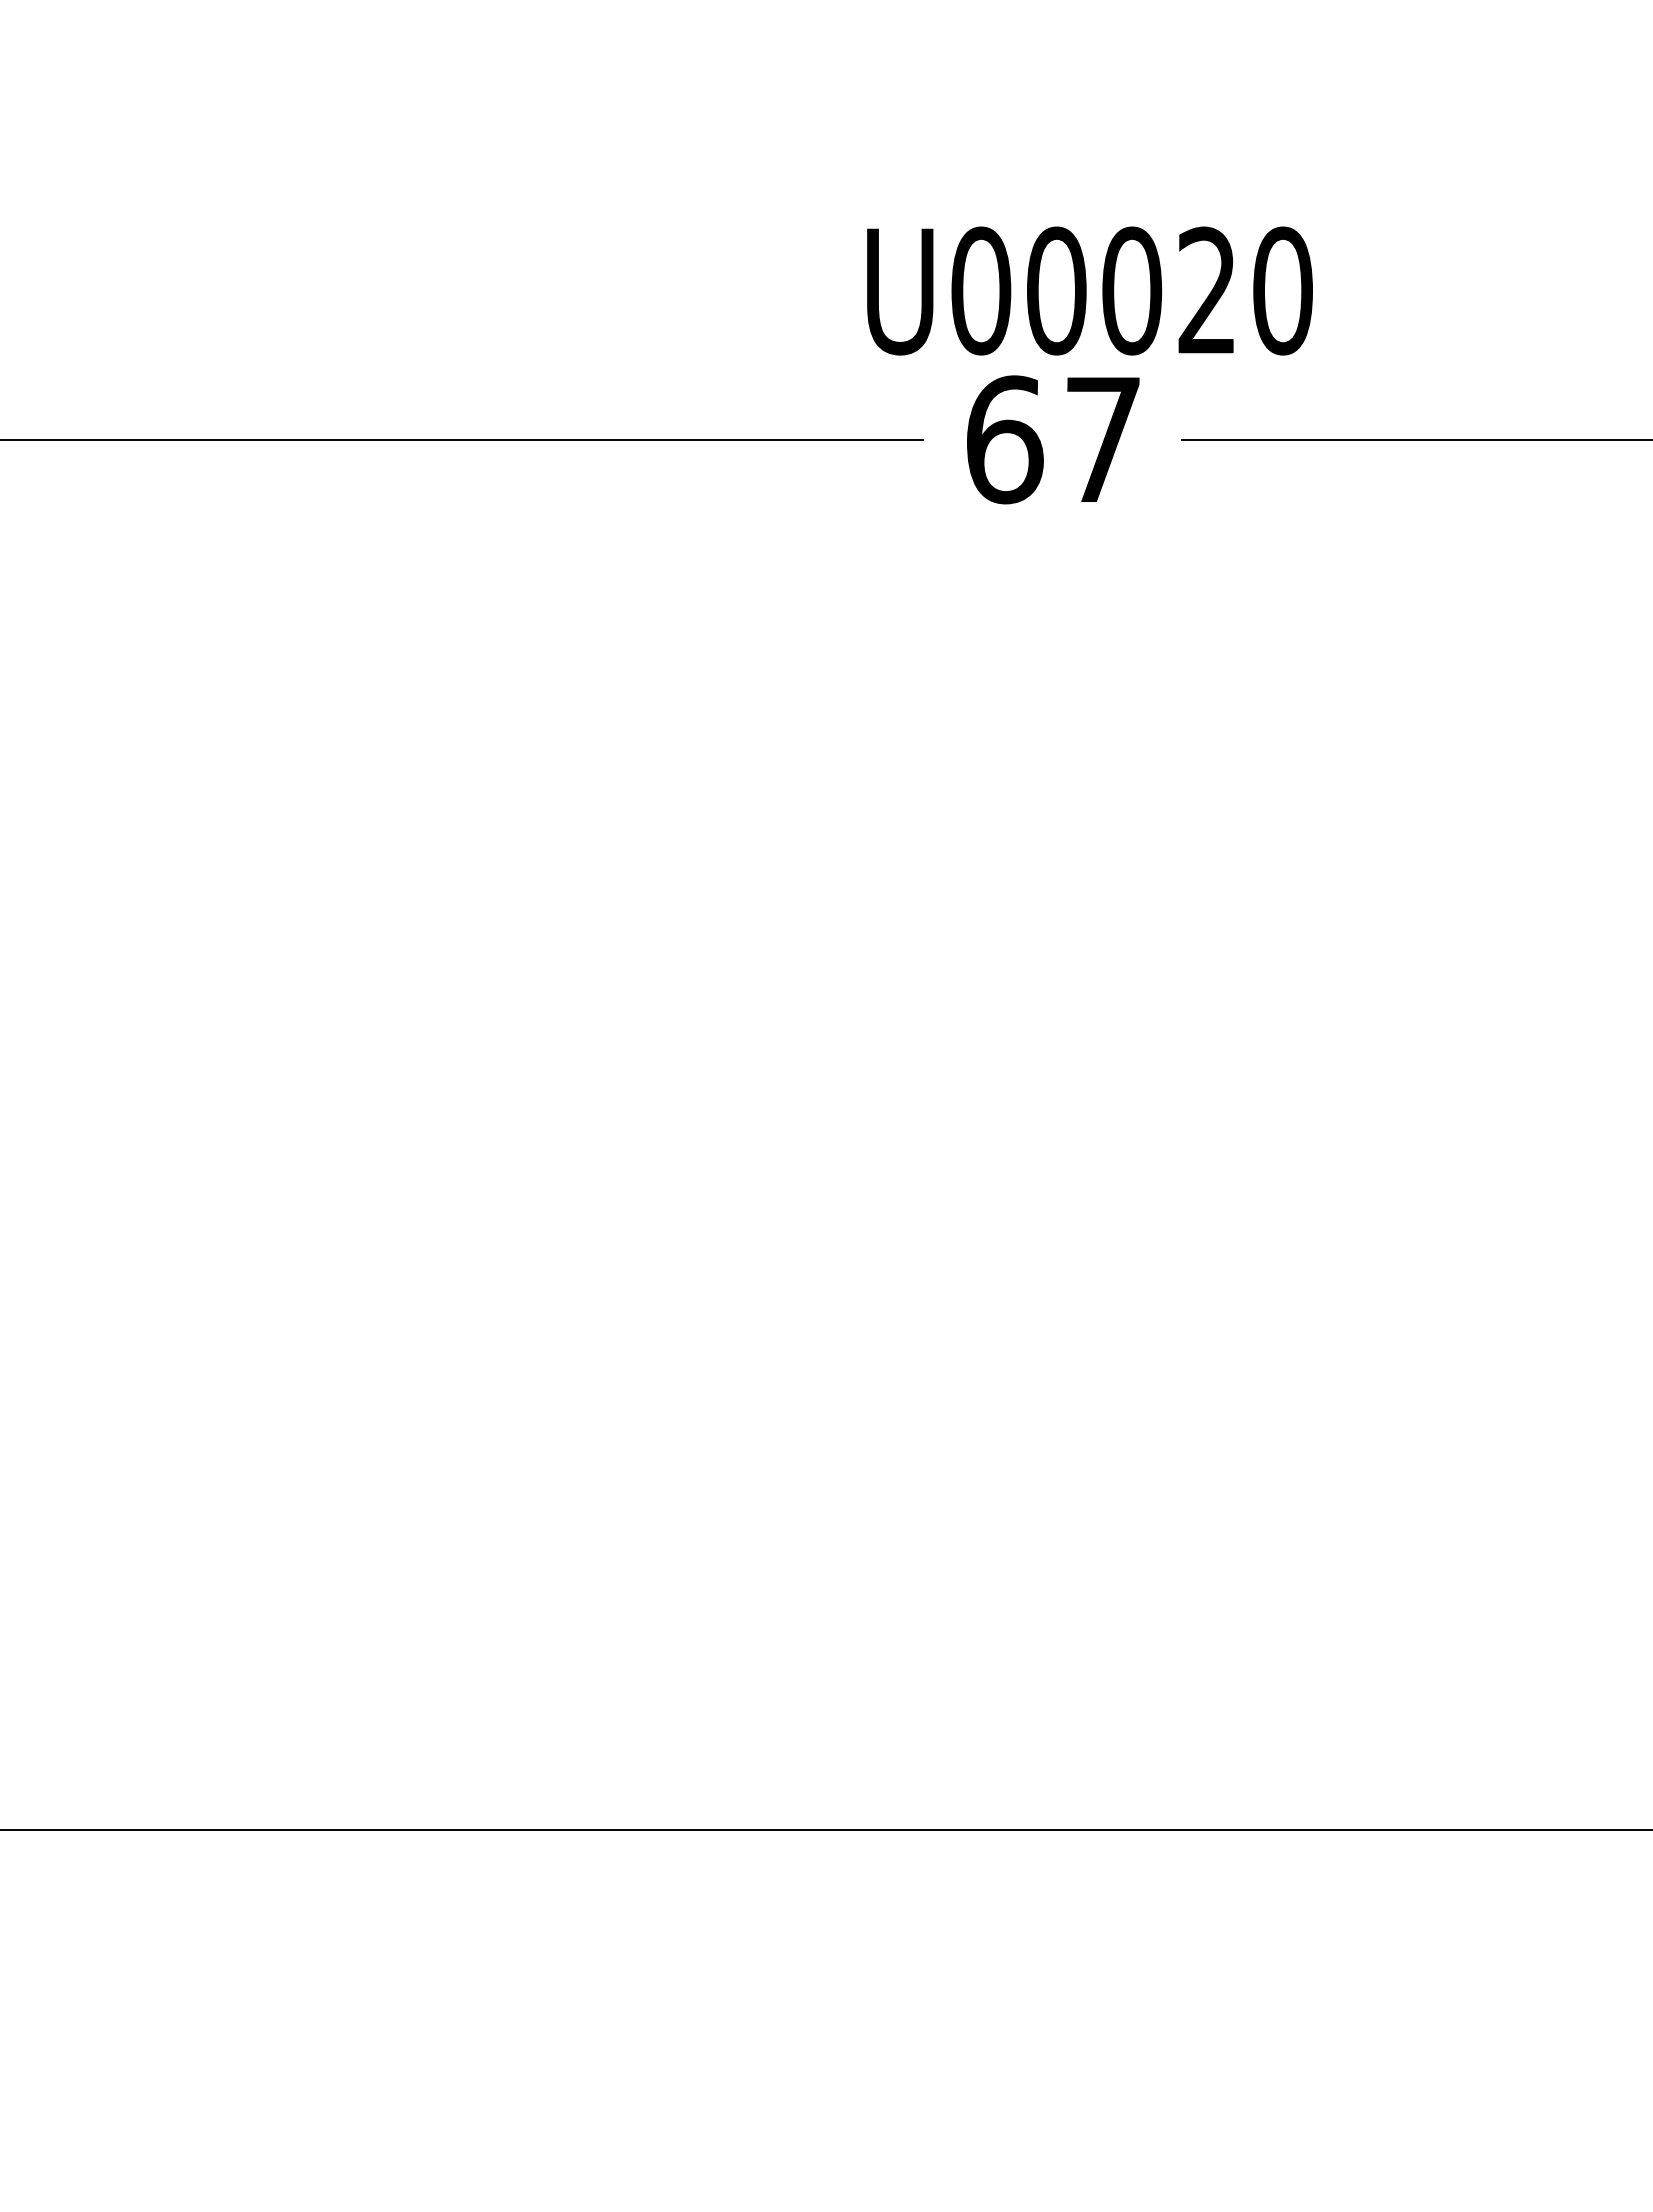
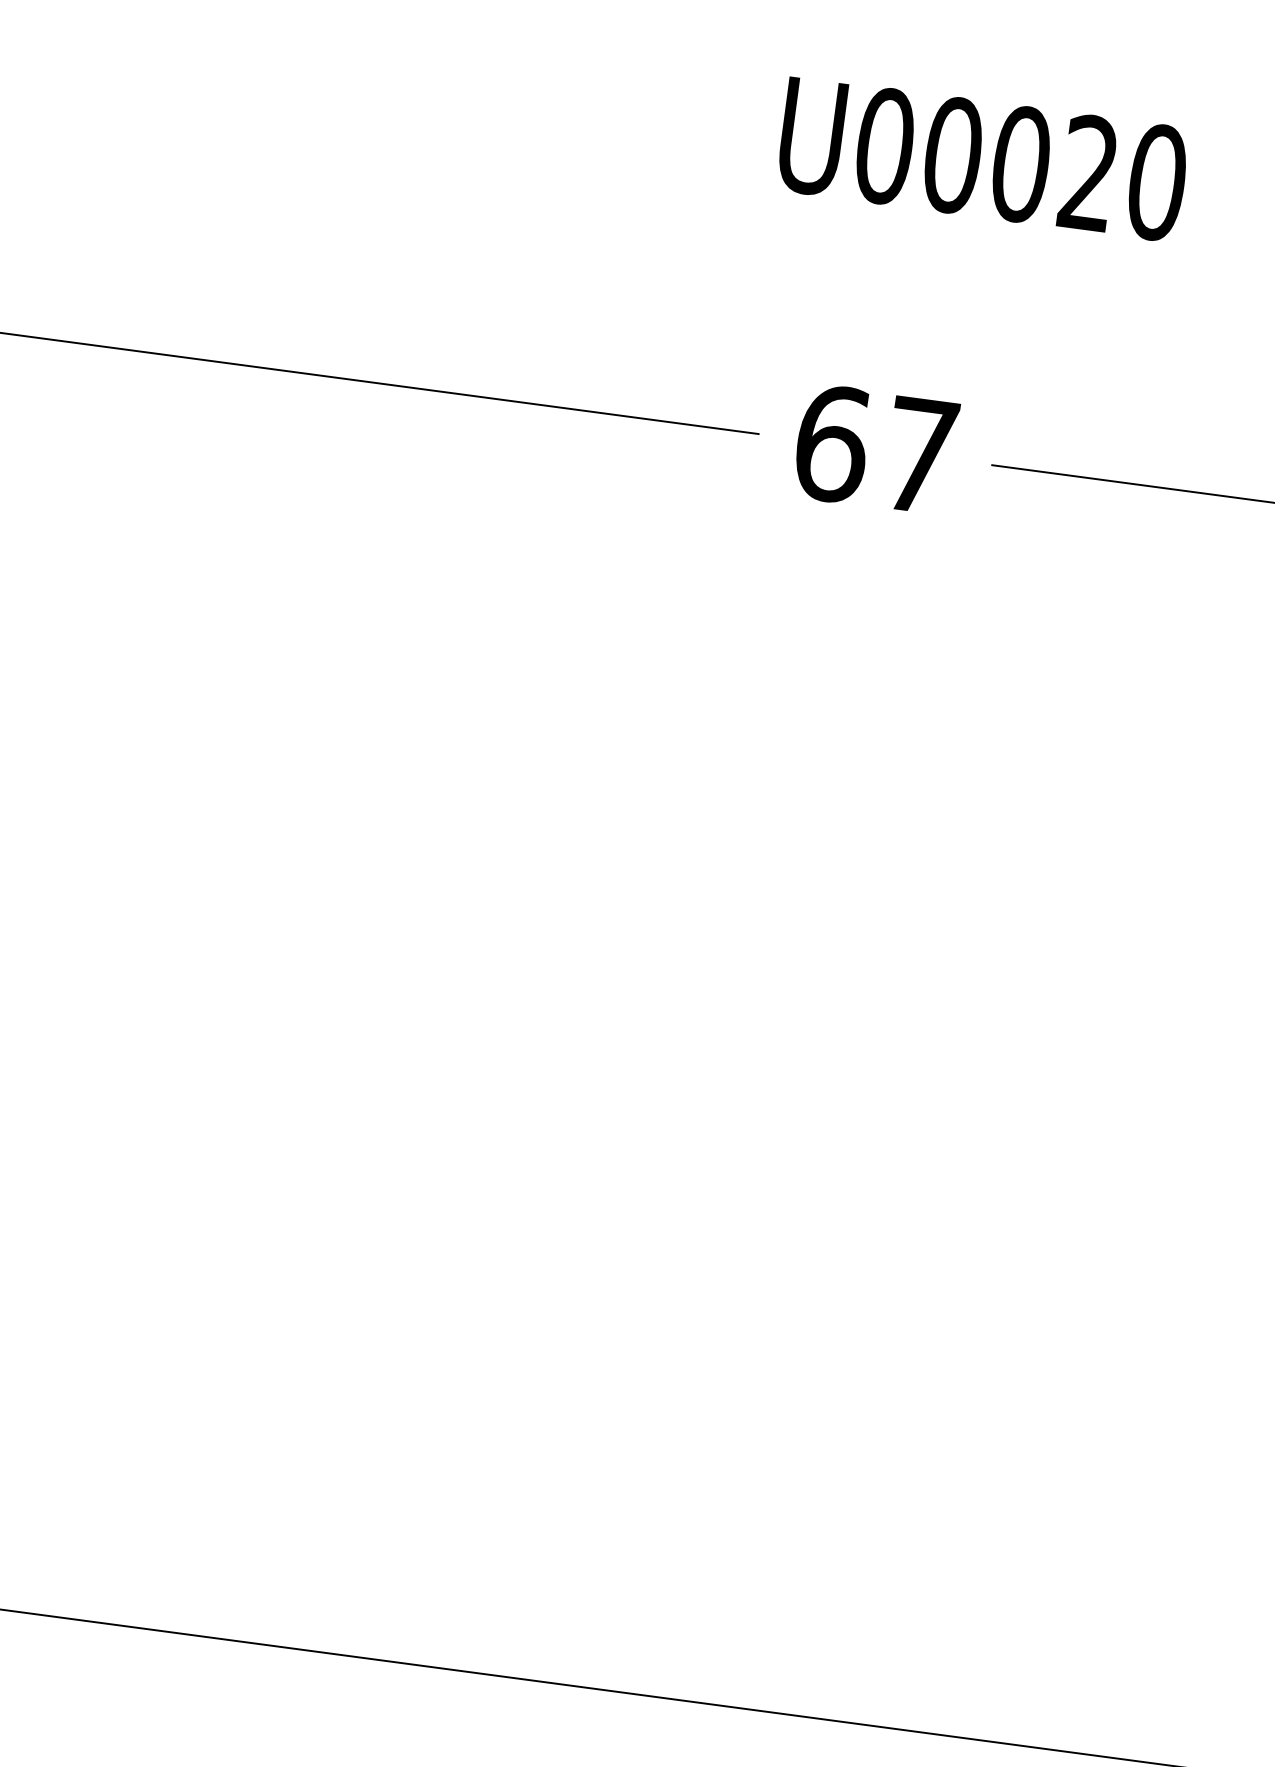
text: (1089, 290) -> (982, 158), moved

